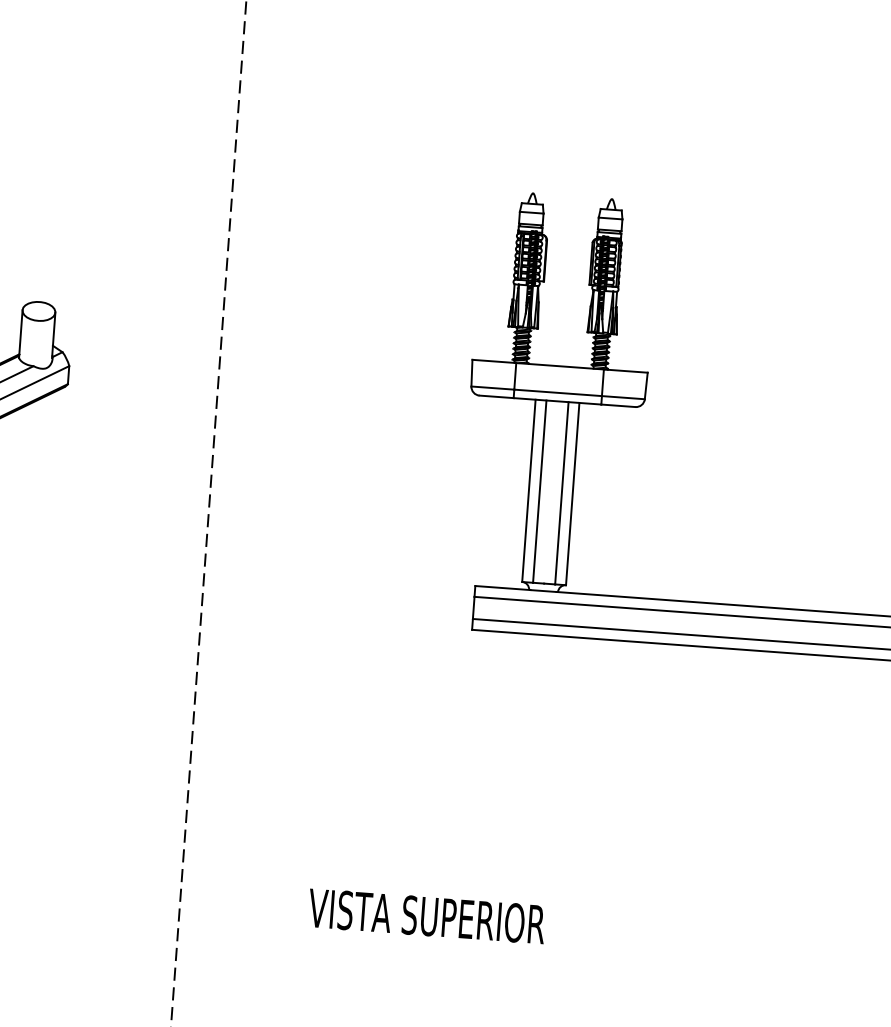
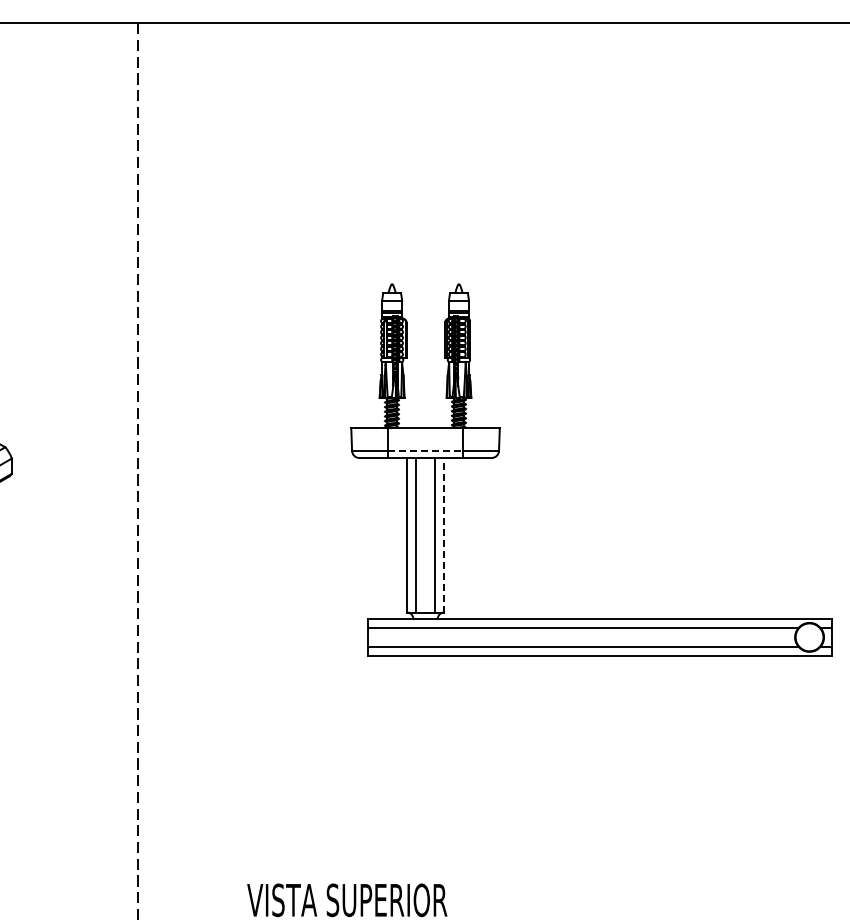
line: (559, 392) -> (426, 450), solid -> dashed
line: (573, 493) -> (444, 534), solid -> dashed

